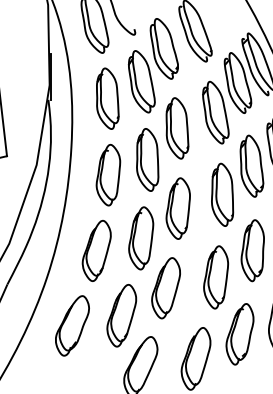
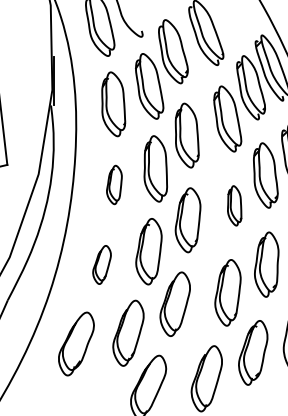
part: (108, 174) -> (114, 184), size x0.6
part: (222, 194) -> (234, 205), size x0.6
part: (96, 250) -> (101, 264), size x0.6

